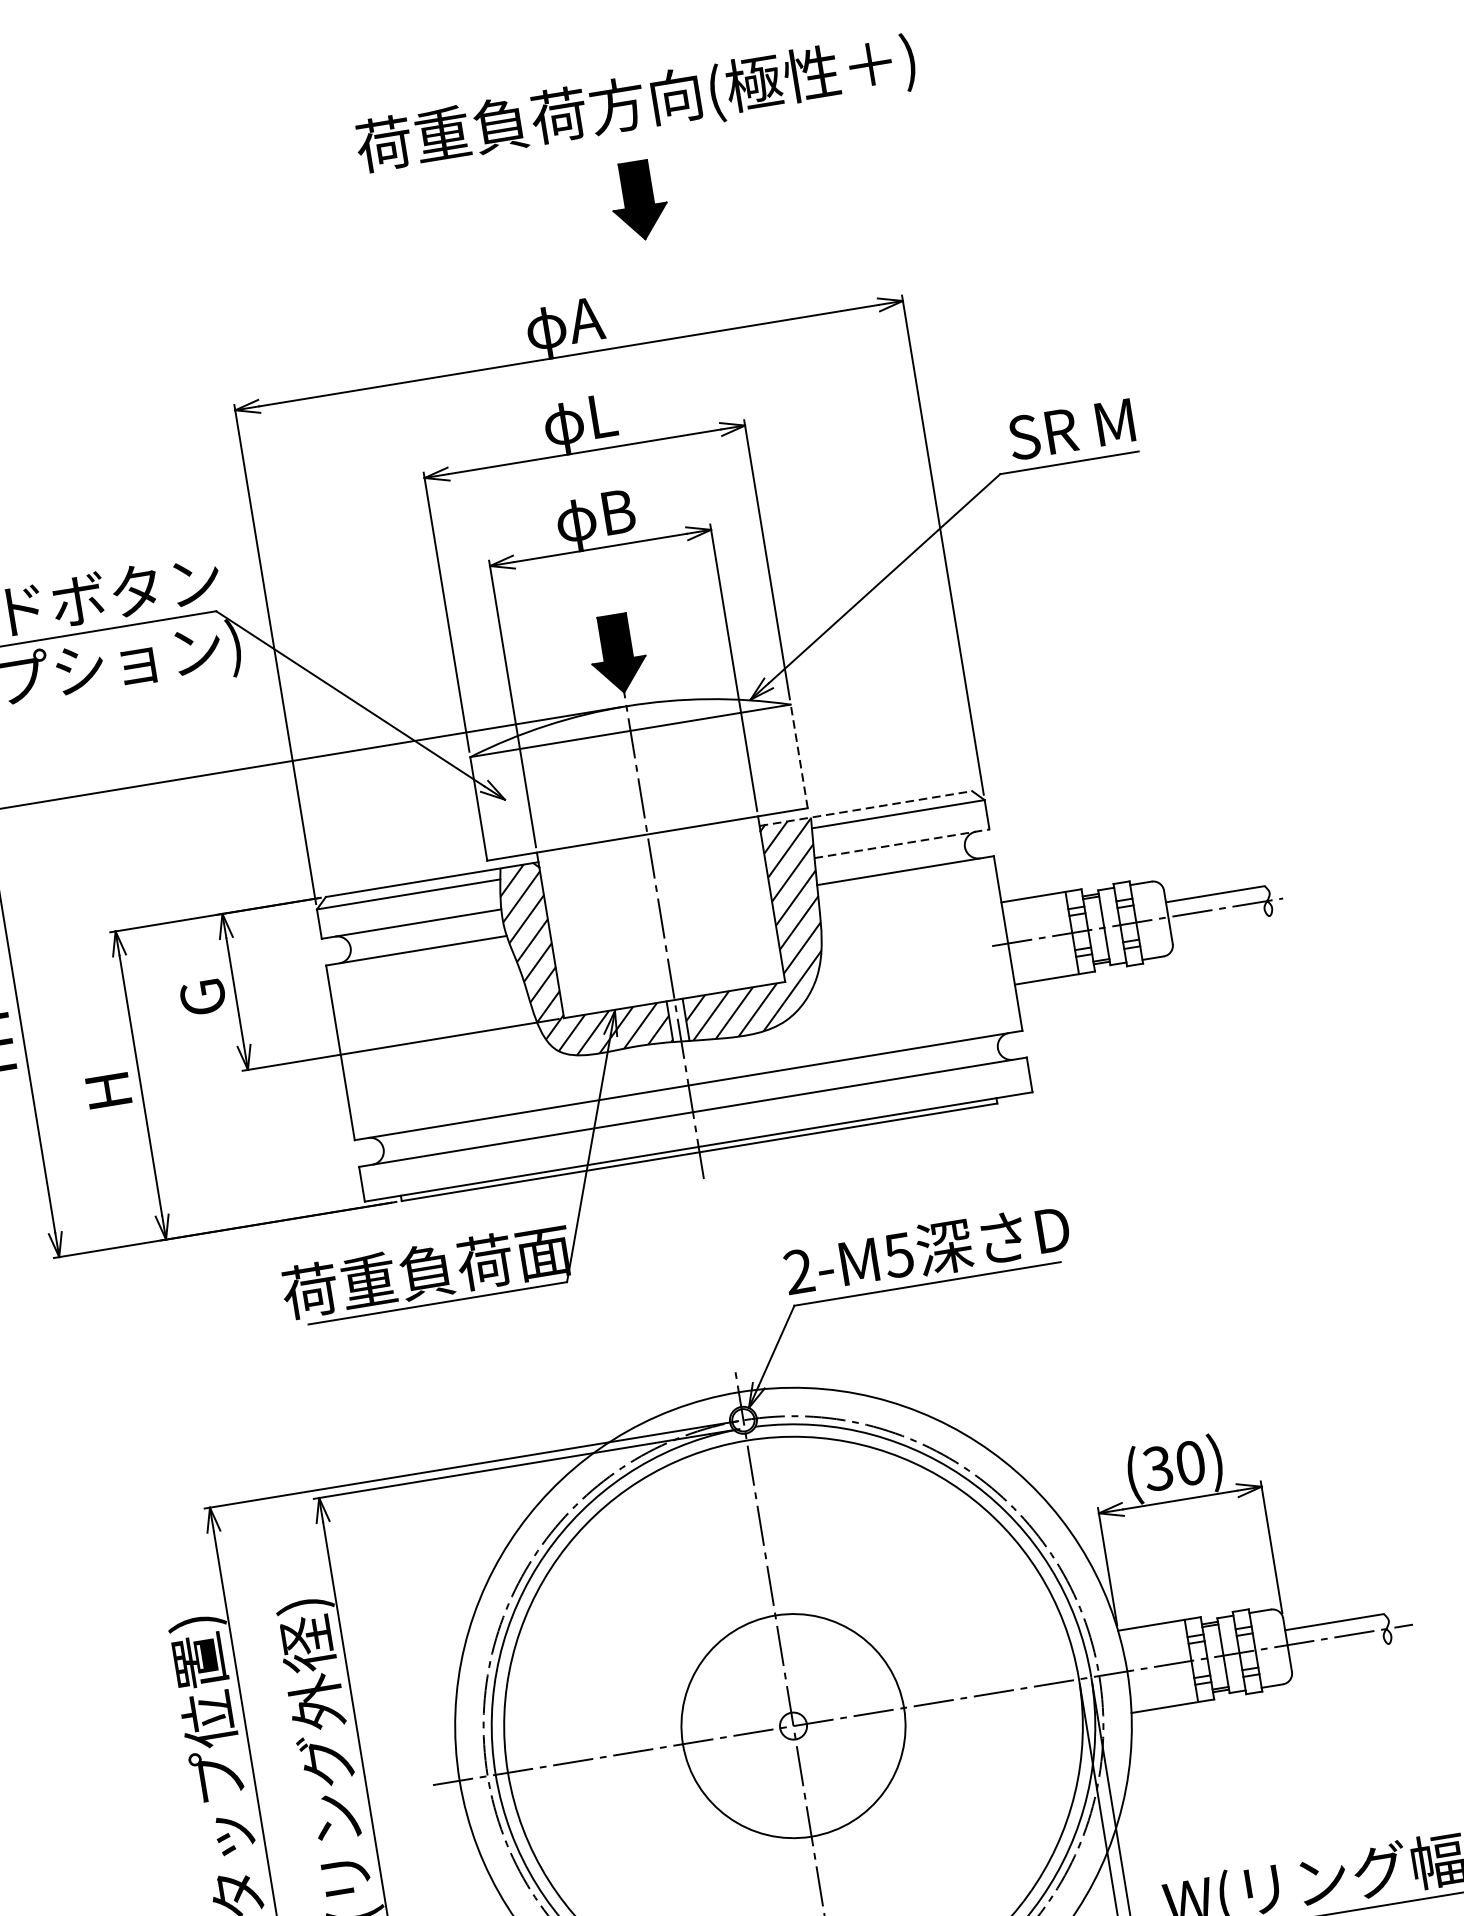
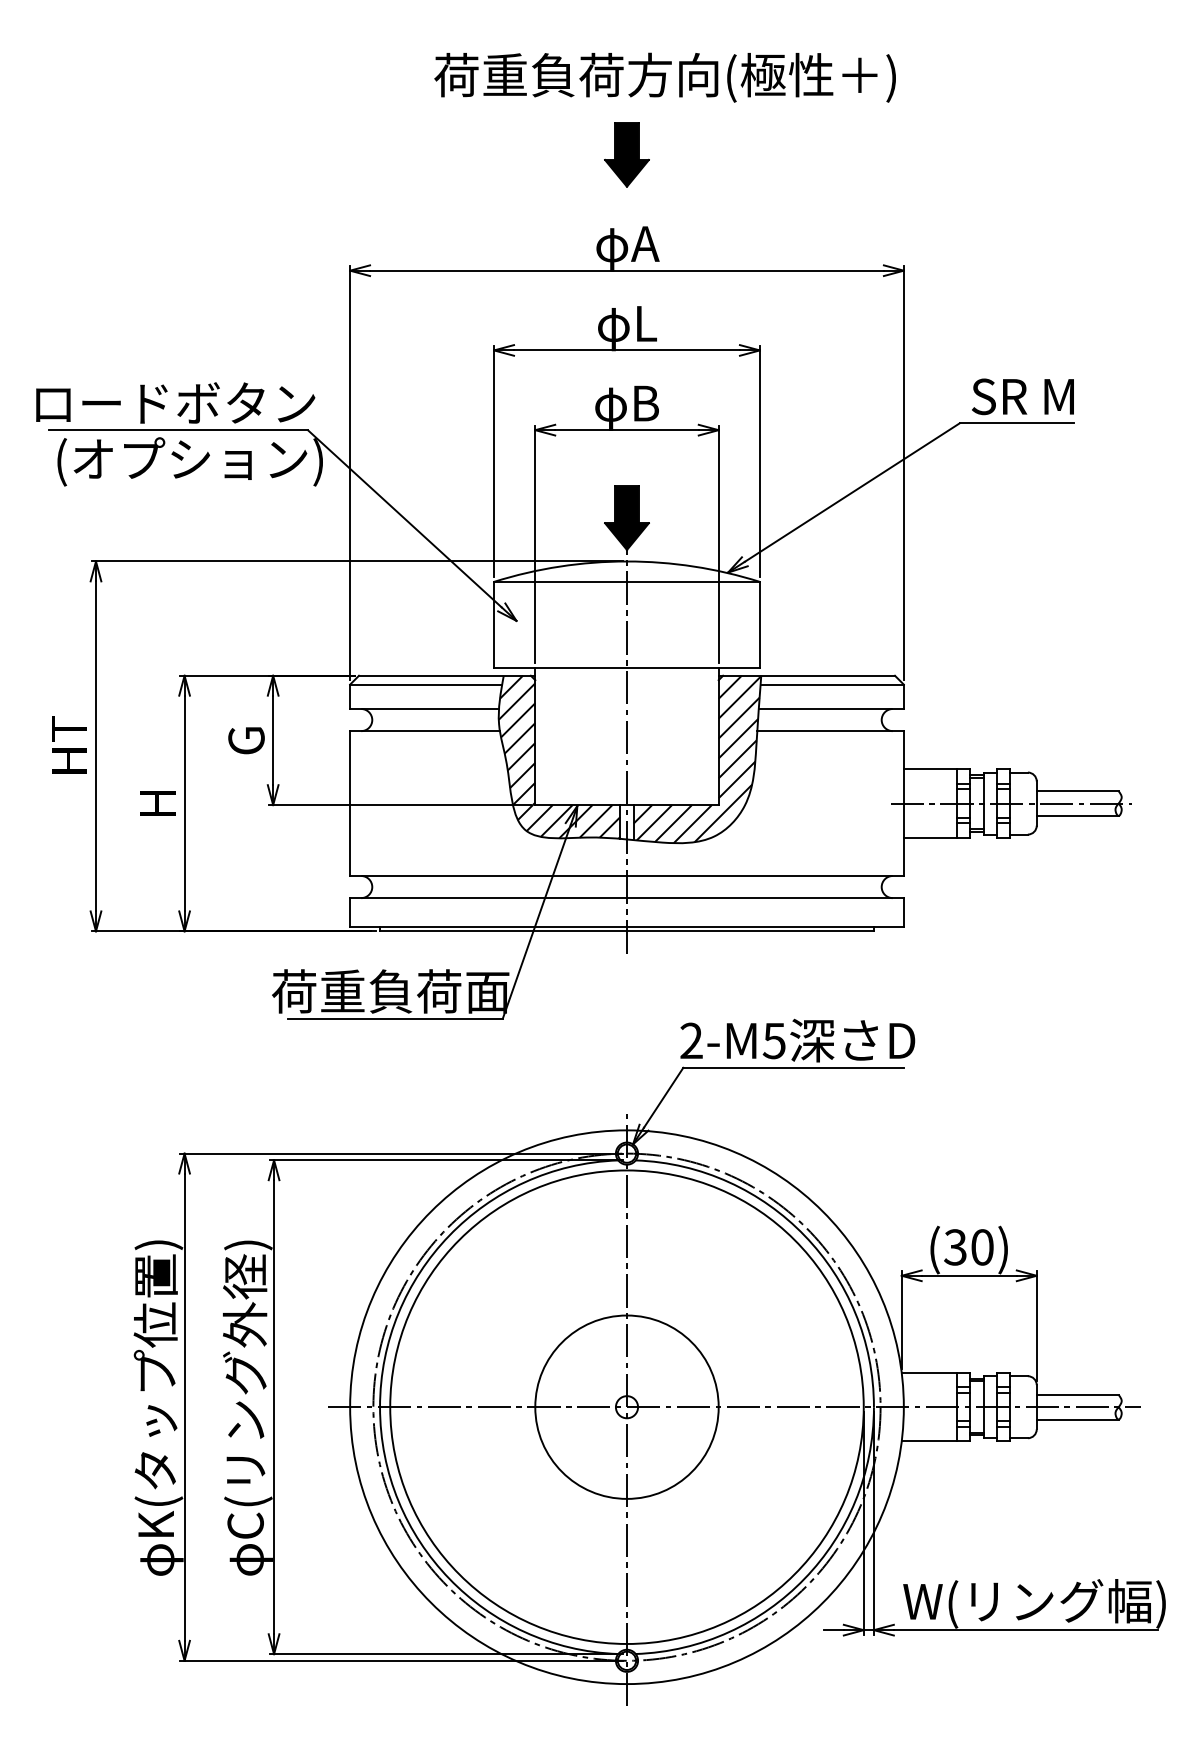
text: (635, 105) -> (664, 77), moved
part: (638, 200) -> (626, 154), moved
line: (798, 756) -> (759, 624), dashed -> solid
line: (866, 808) -> (807, 675), dashed -> solid
line: (902, 843) -> (831, 708), dashed -> solid
line: (1219, 923) -> (1077, 815), added
line: (1339, 1651) -> (1077, 1419), added

